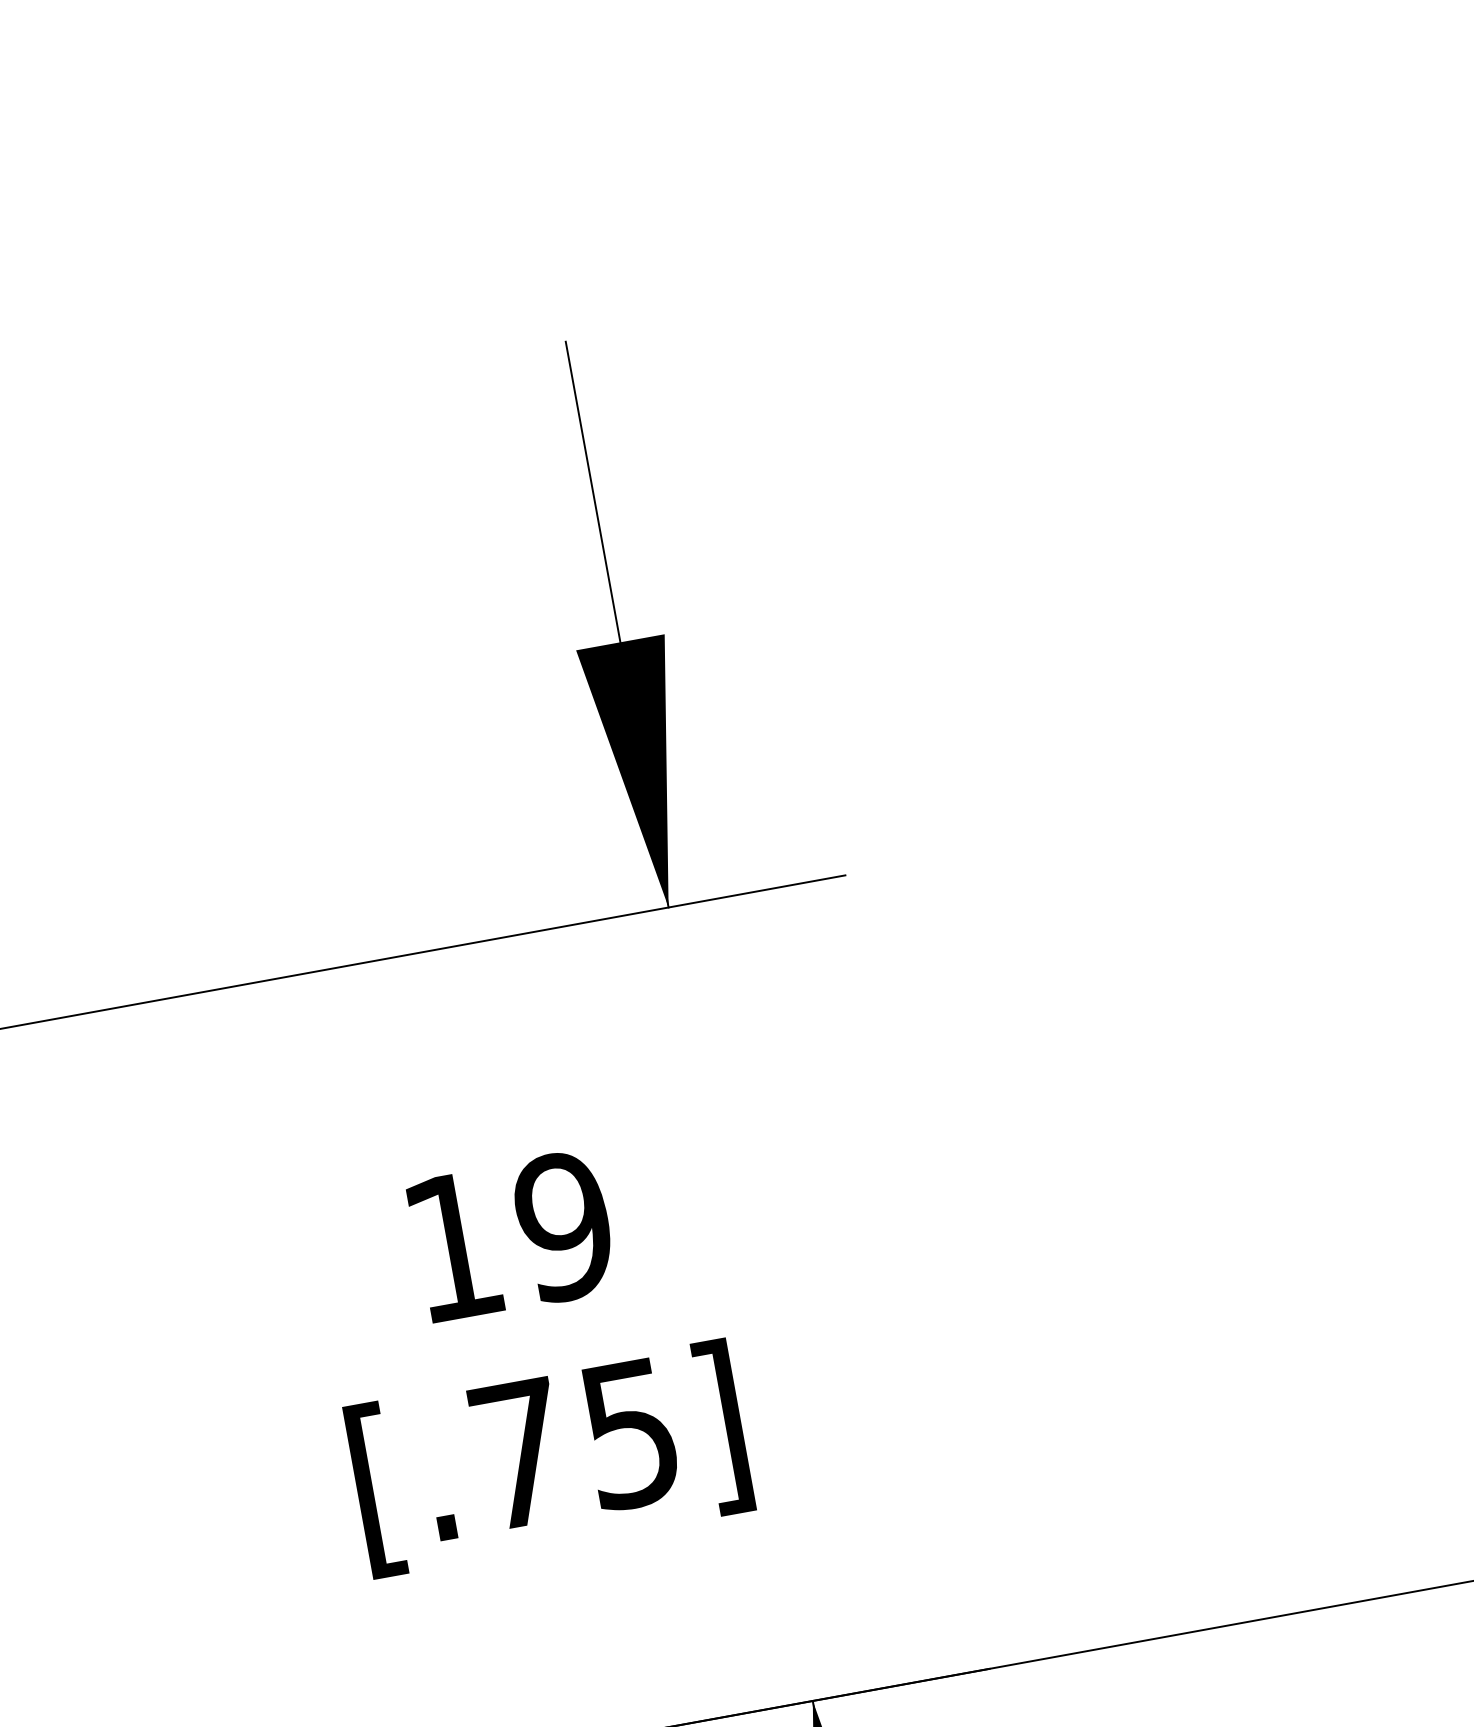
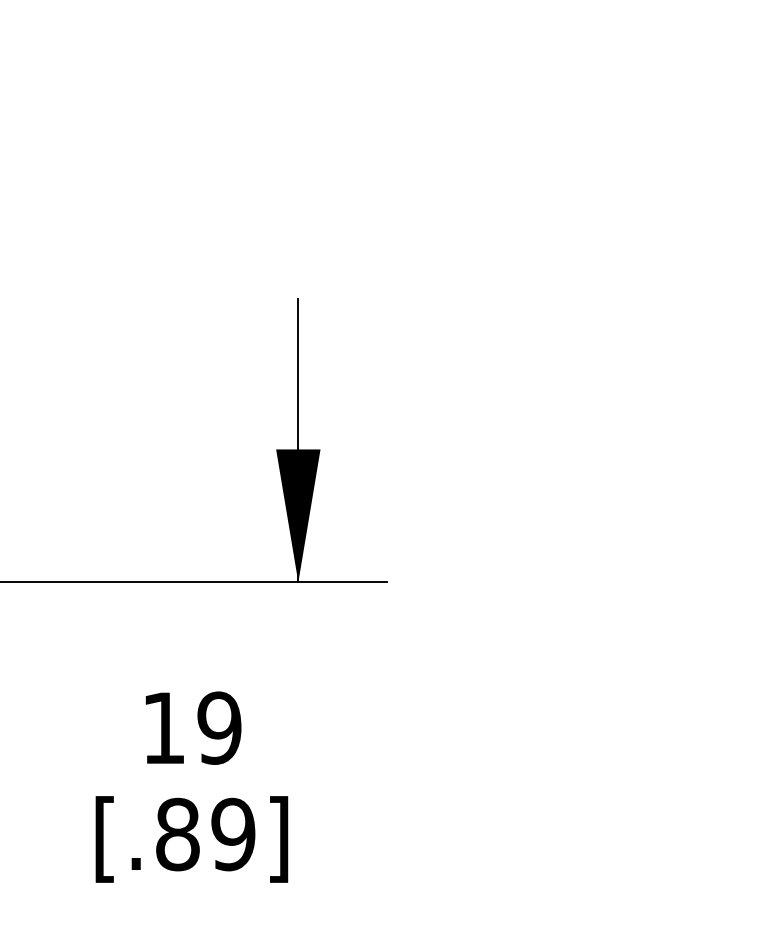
text: (574, 1443) -> (205, 834), [.75] -> [.89]

